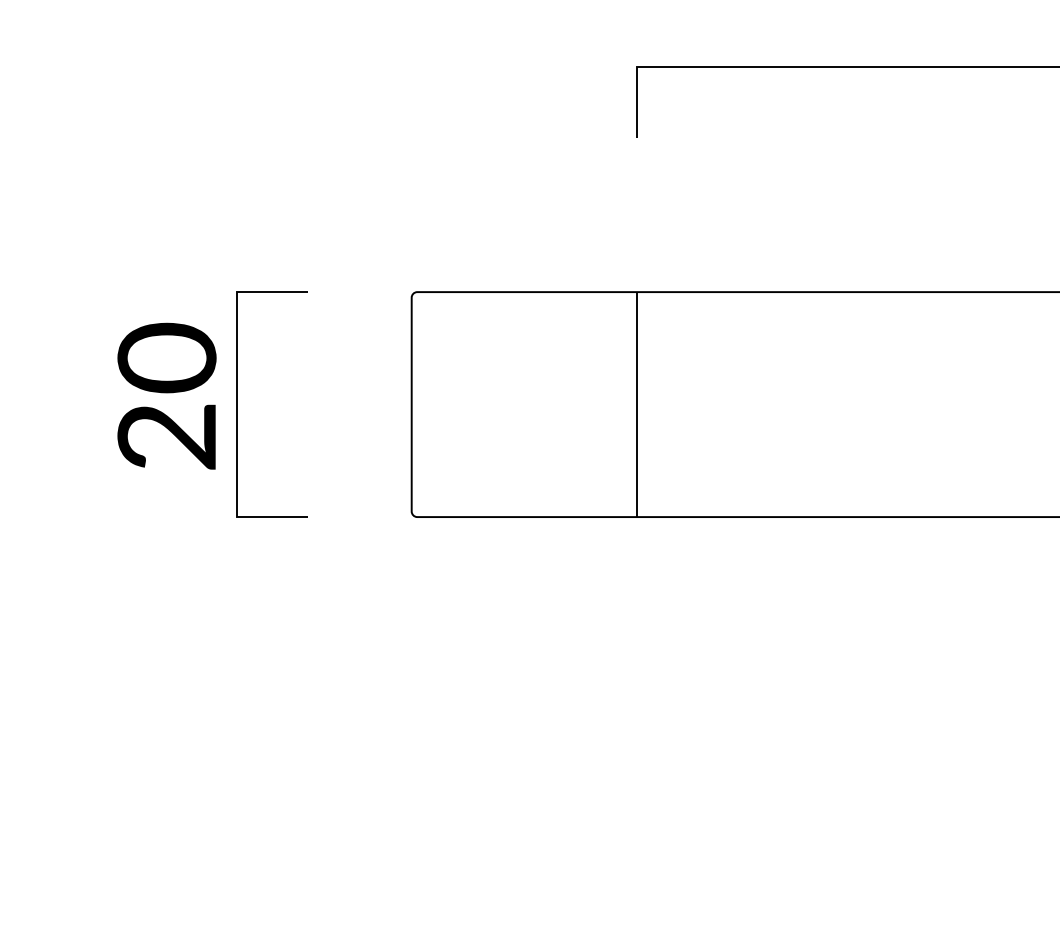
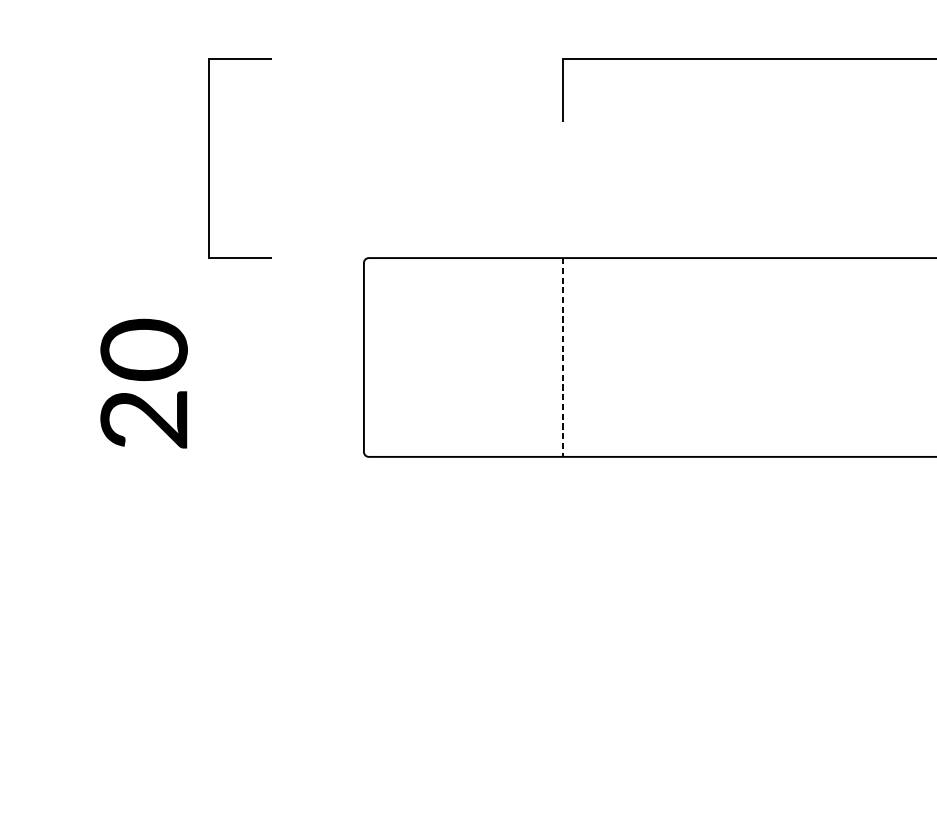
text: (166, 395) -> (143, 383), moved
line: (237, 404) -> (209, 158), moved
line: (636, 405) -> (562, 358), solid -> dashed

